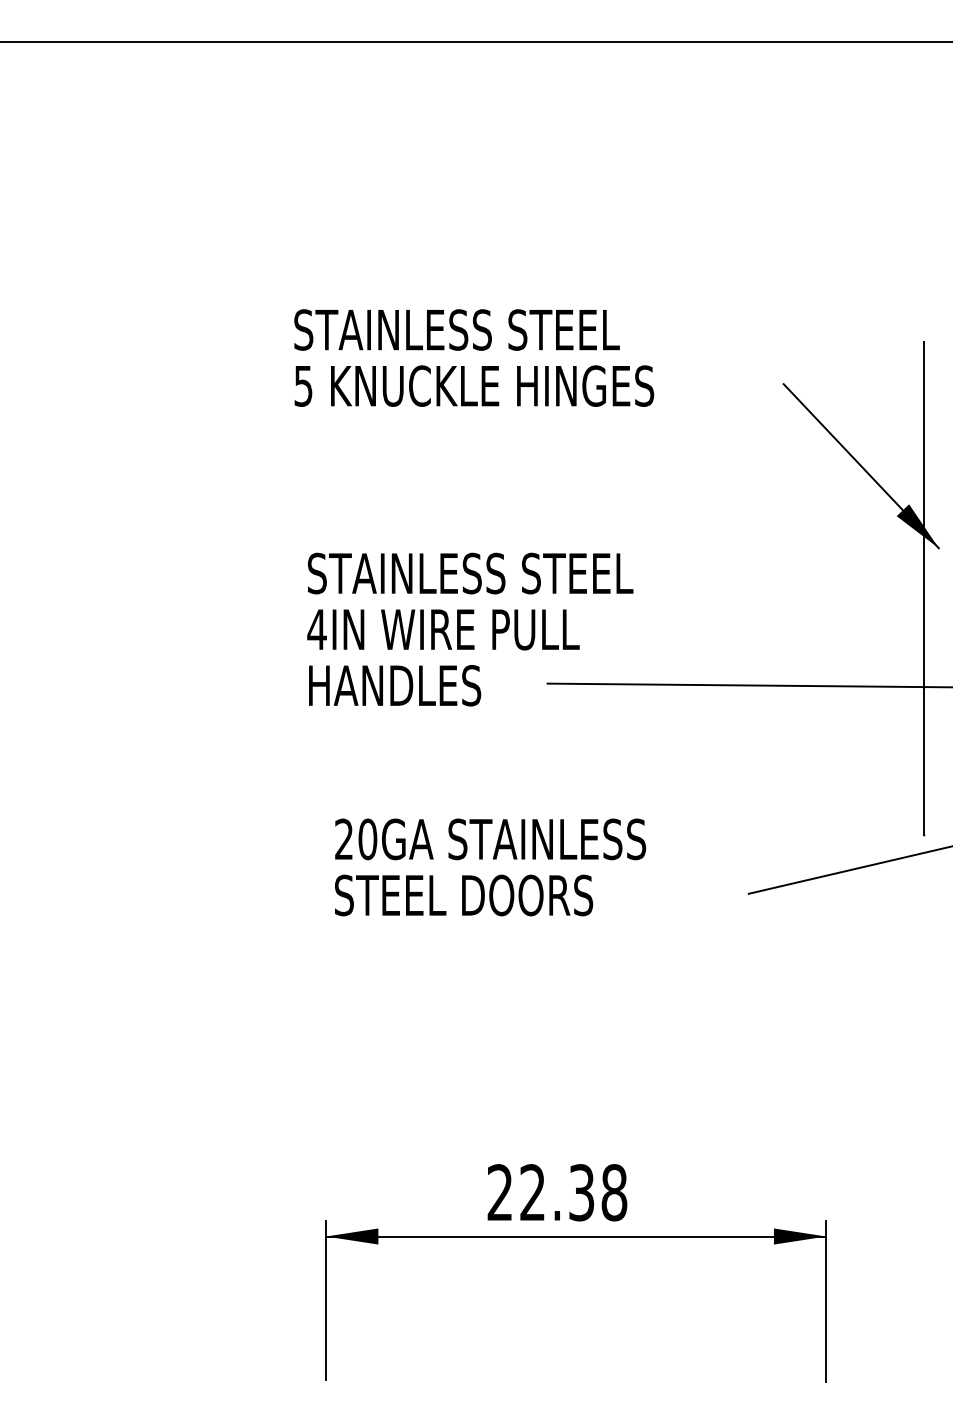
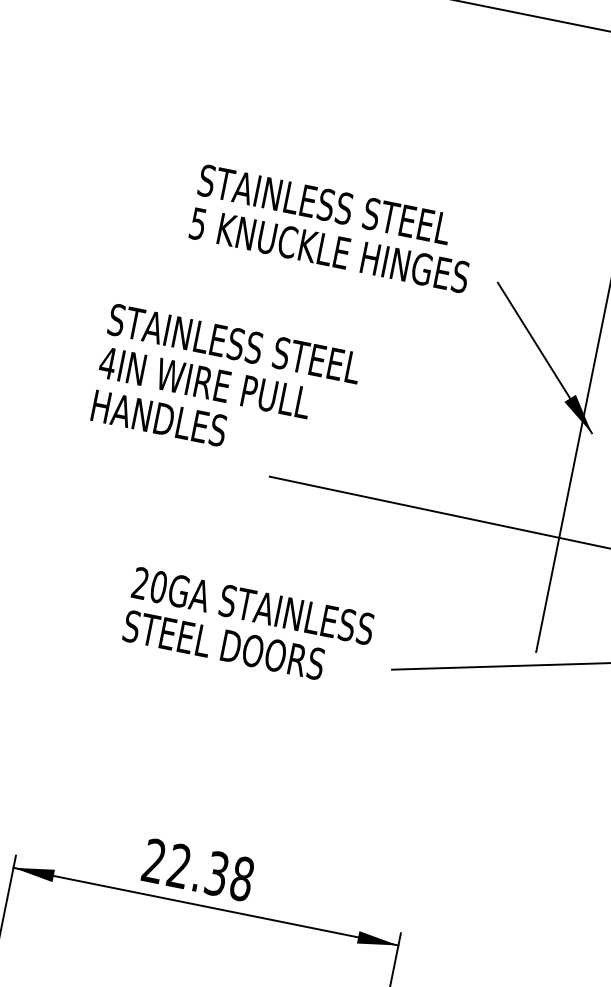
text: (474, 357) -> (334, 228), moved
text: (470, 629) -> (226, 386), moved
text: (490, 867) -> (248, 627), moved

